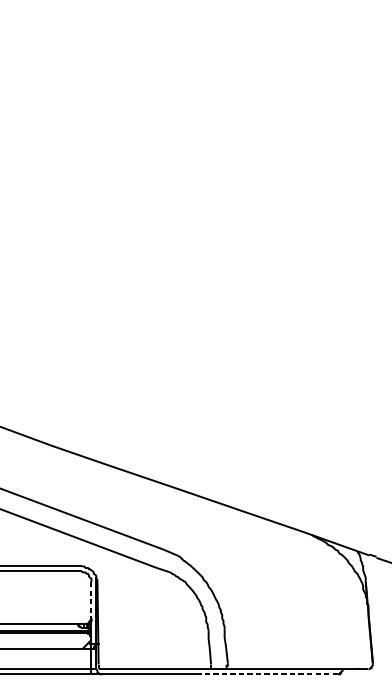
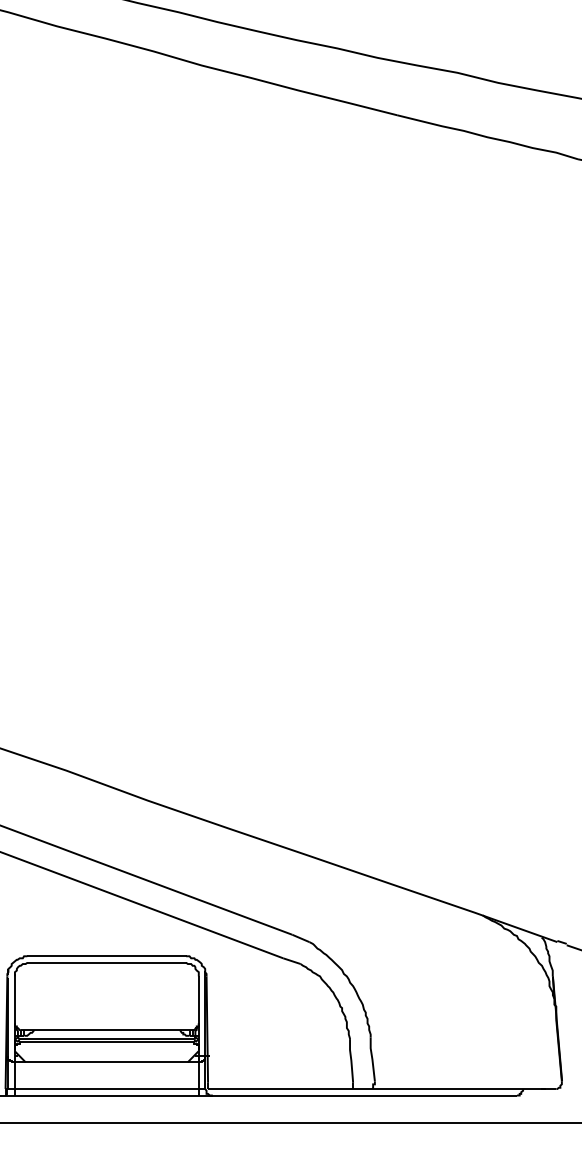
line: (91, 599) -> (198, 999), dashed -> solid
line: (267, 674) -> (425, 1095), dashed -> solid

